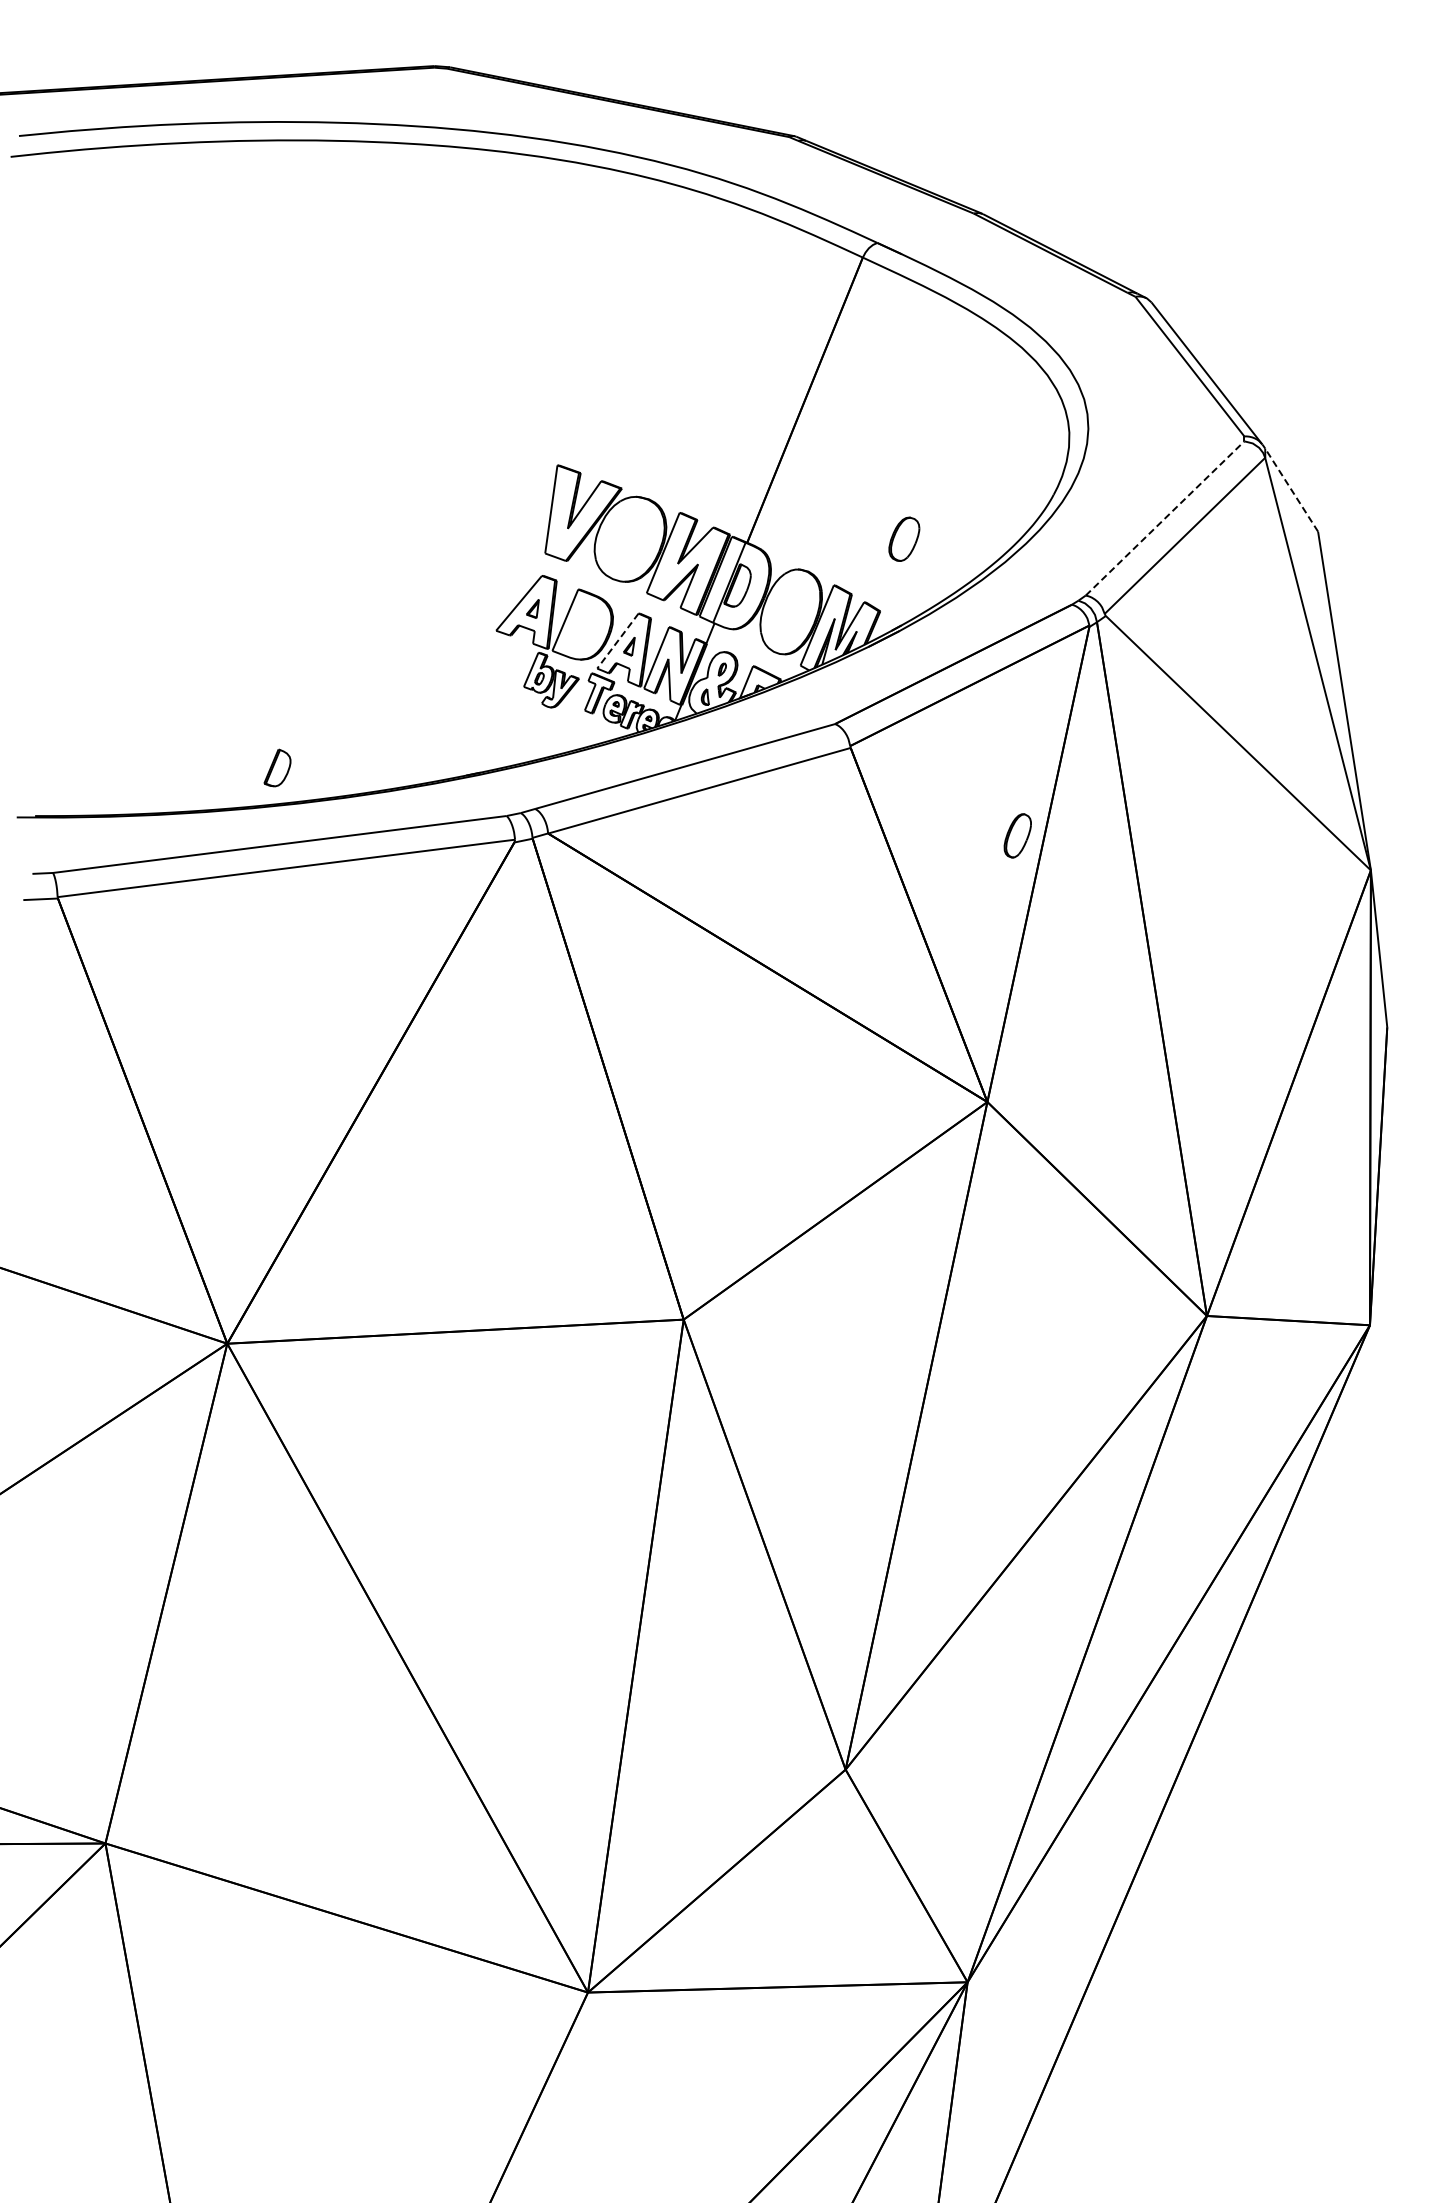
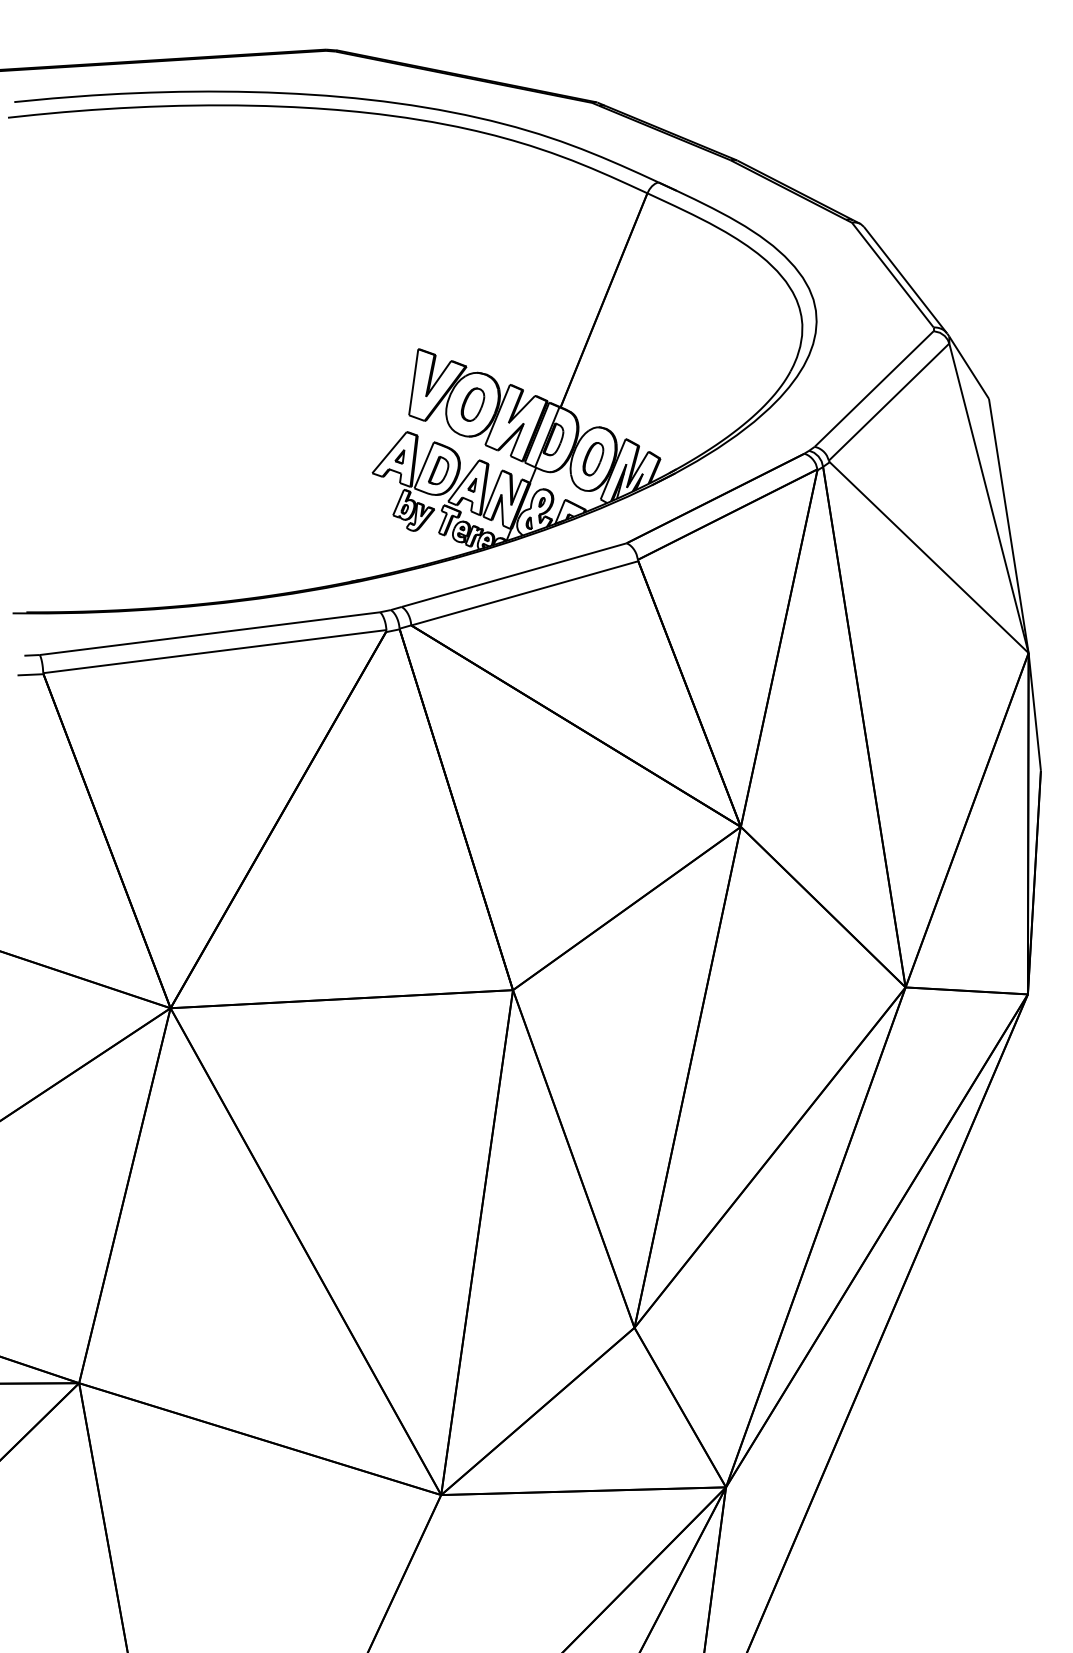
line: (1291, 489) -> (969, 367), dashed -> solid
line: (1165, 518) -> (874, 389), dashed -> solid
part: (904, 538) -> (473, 404), moved
line: (617, 641) -> (463, 481), dashed -> solid
part: (277, 767) -> (438, 470), moved
part: (1017, 835) -> (593, 458), moved

